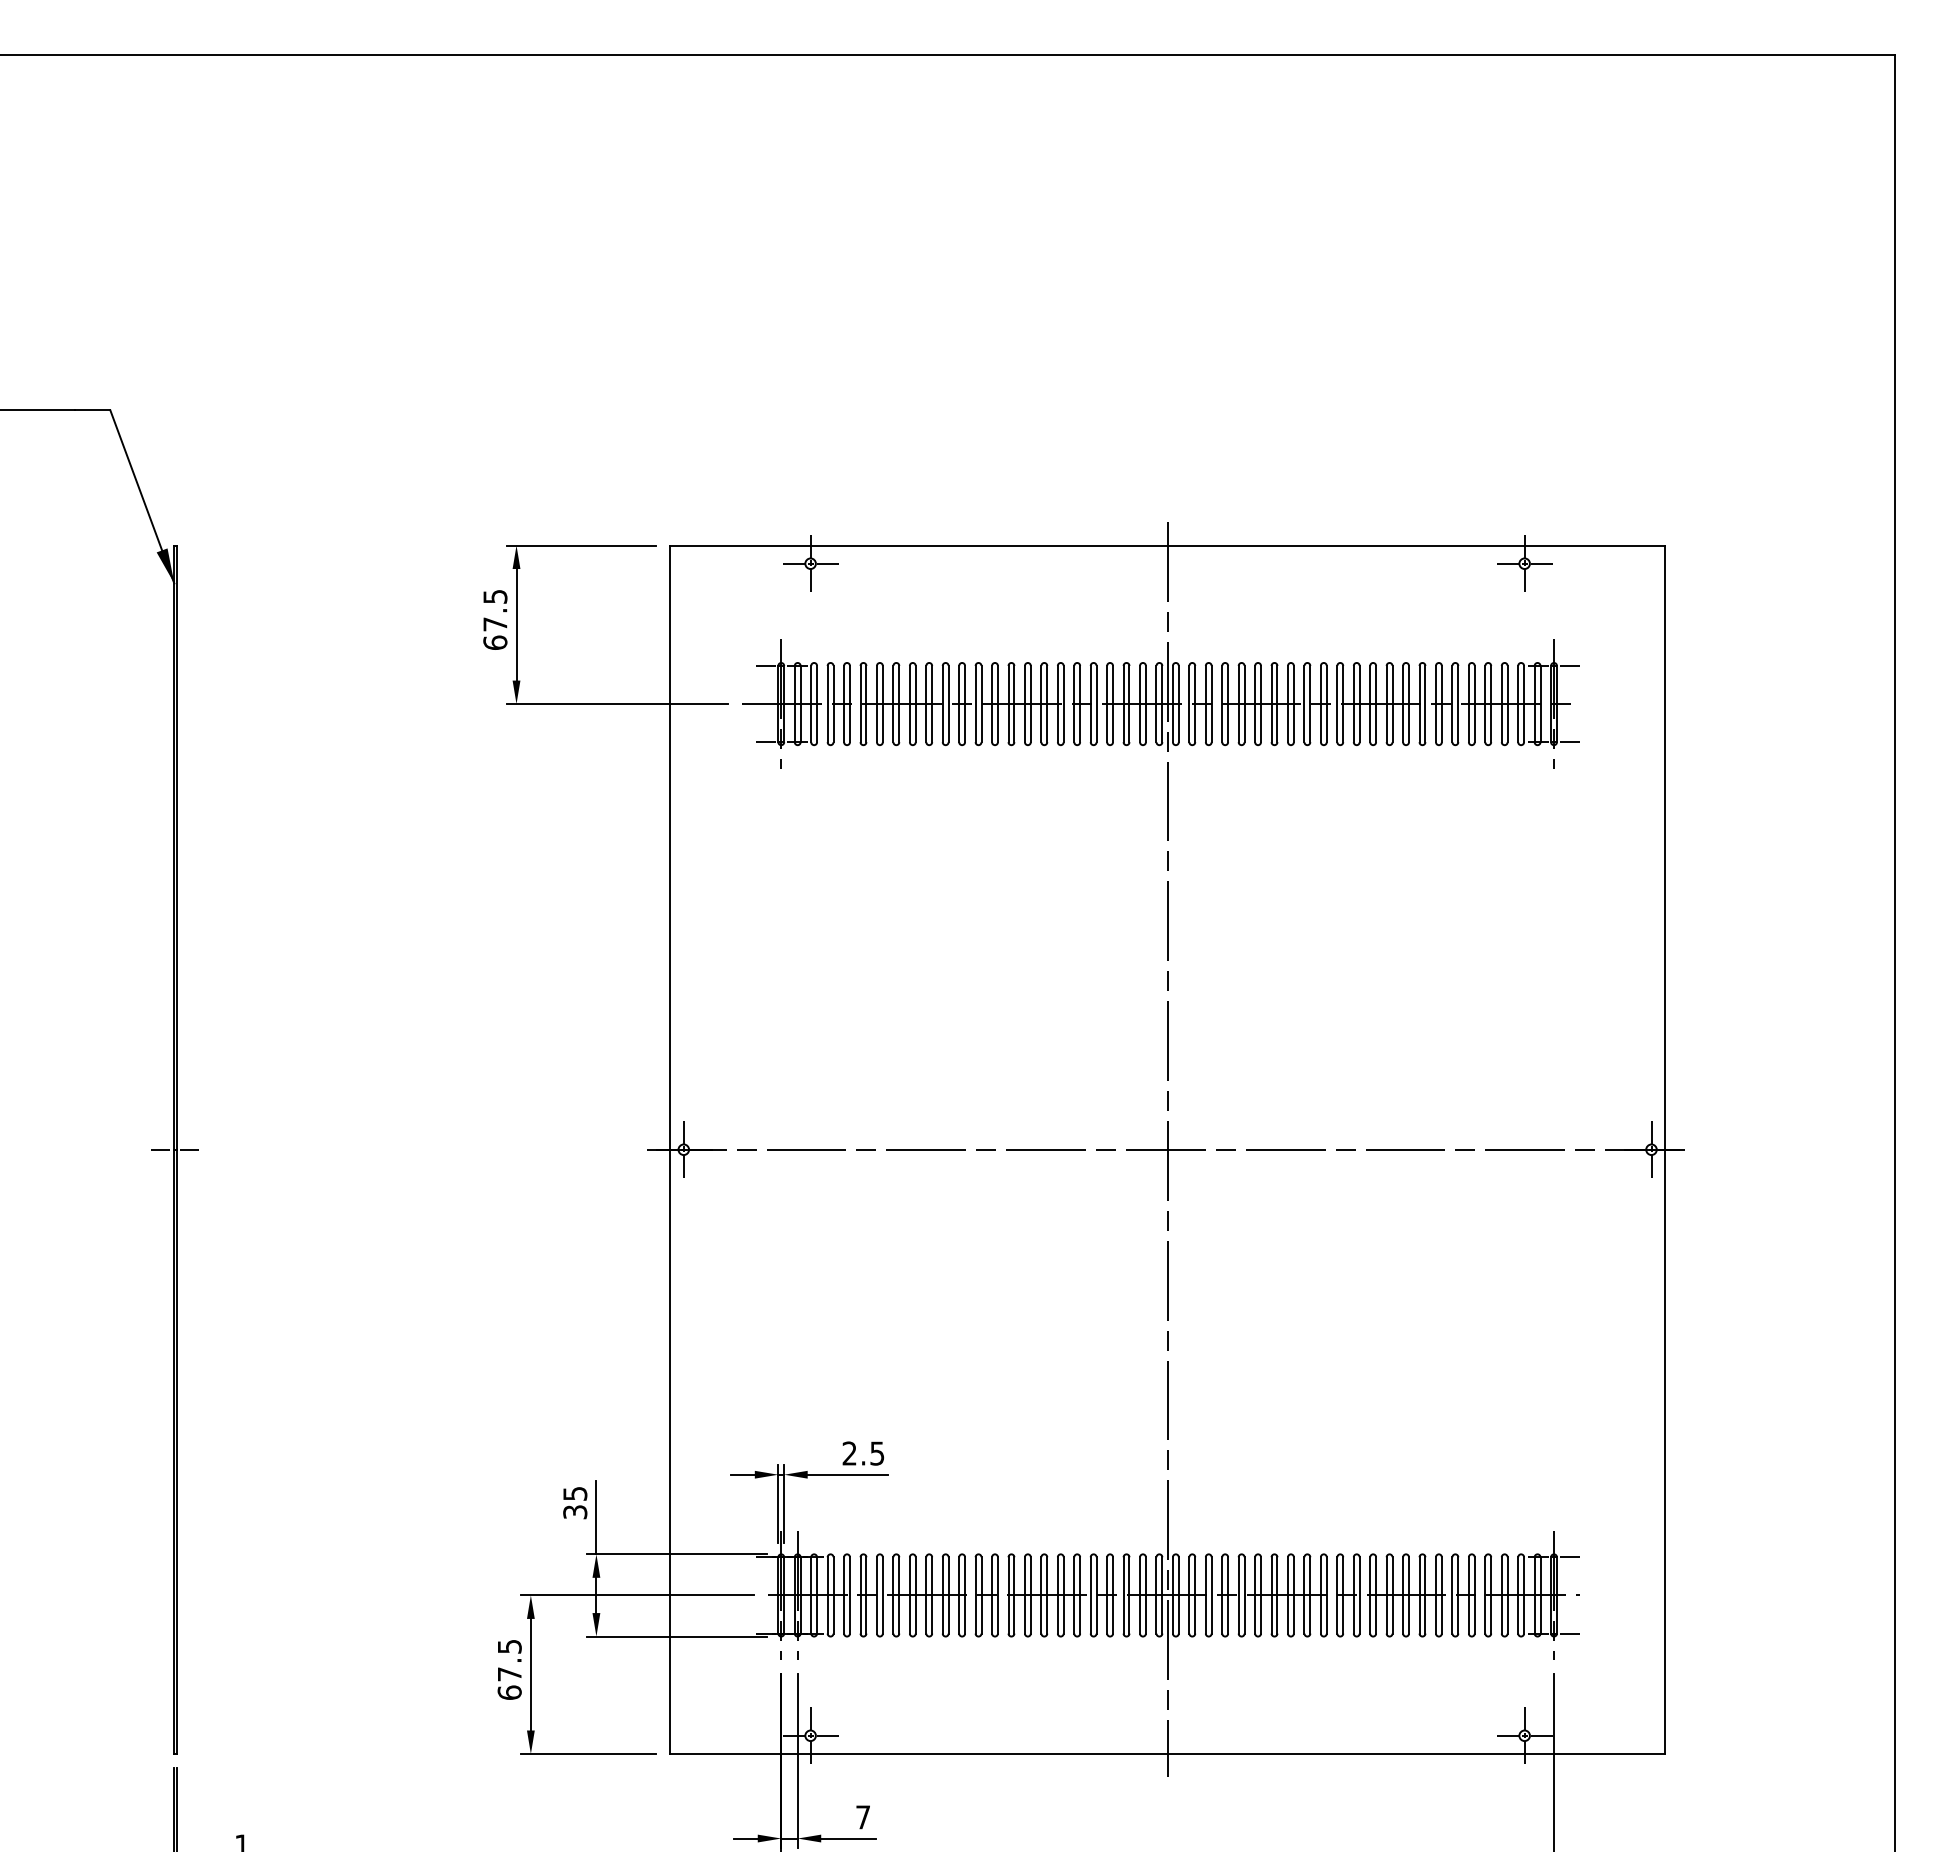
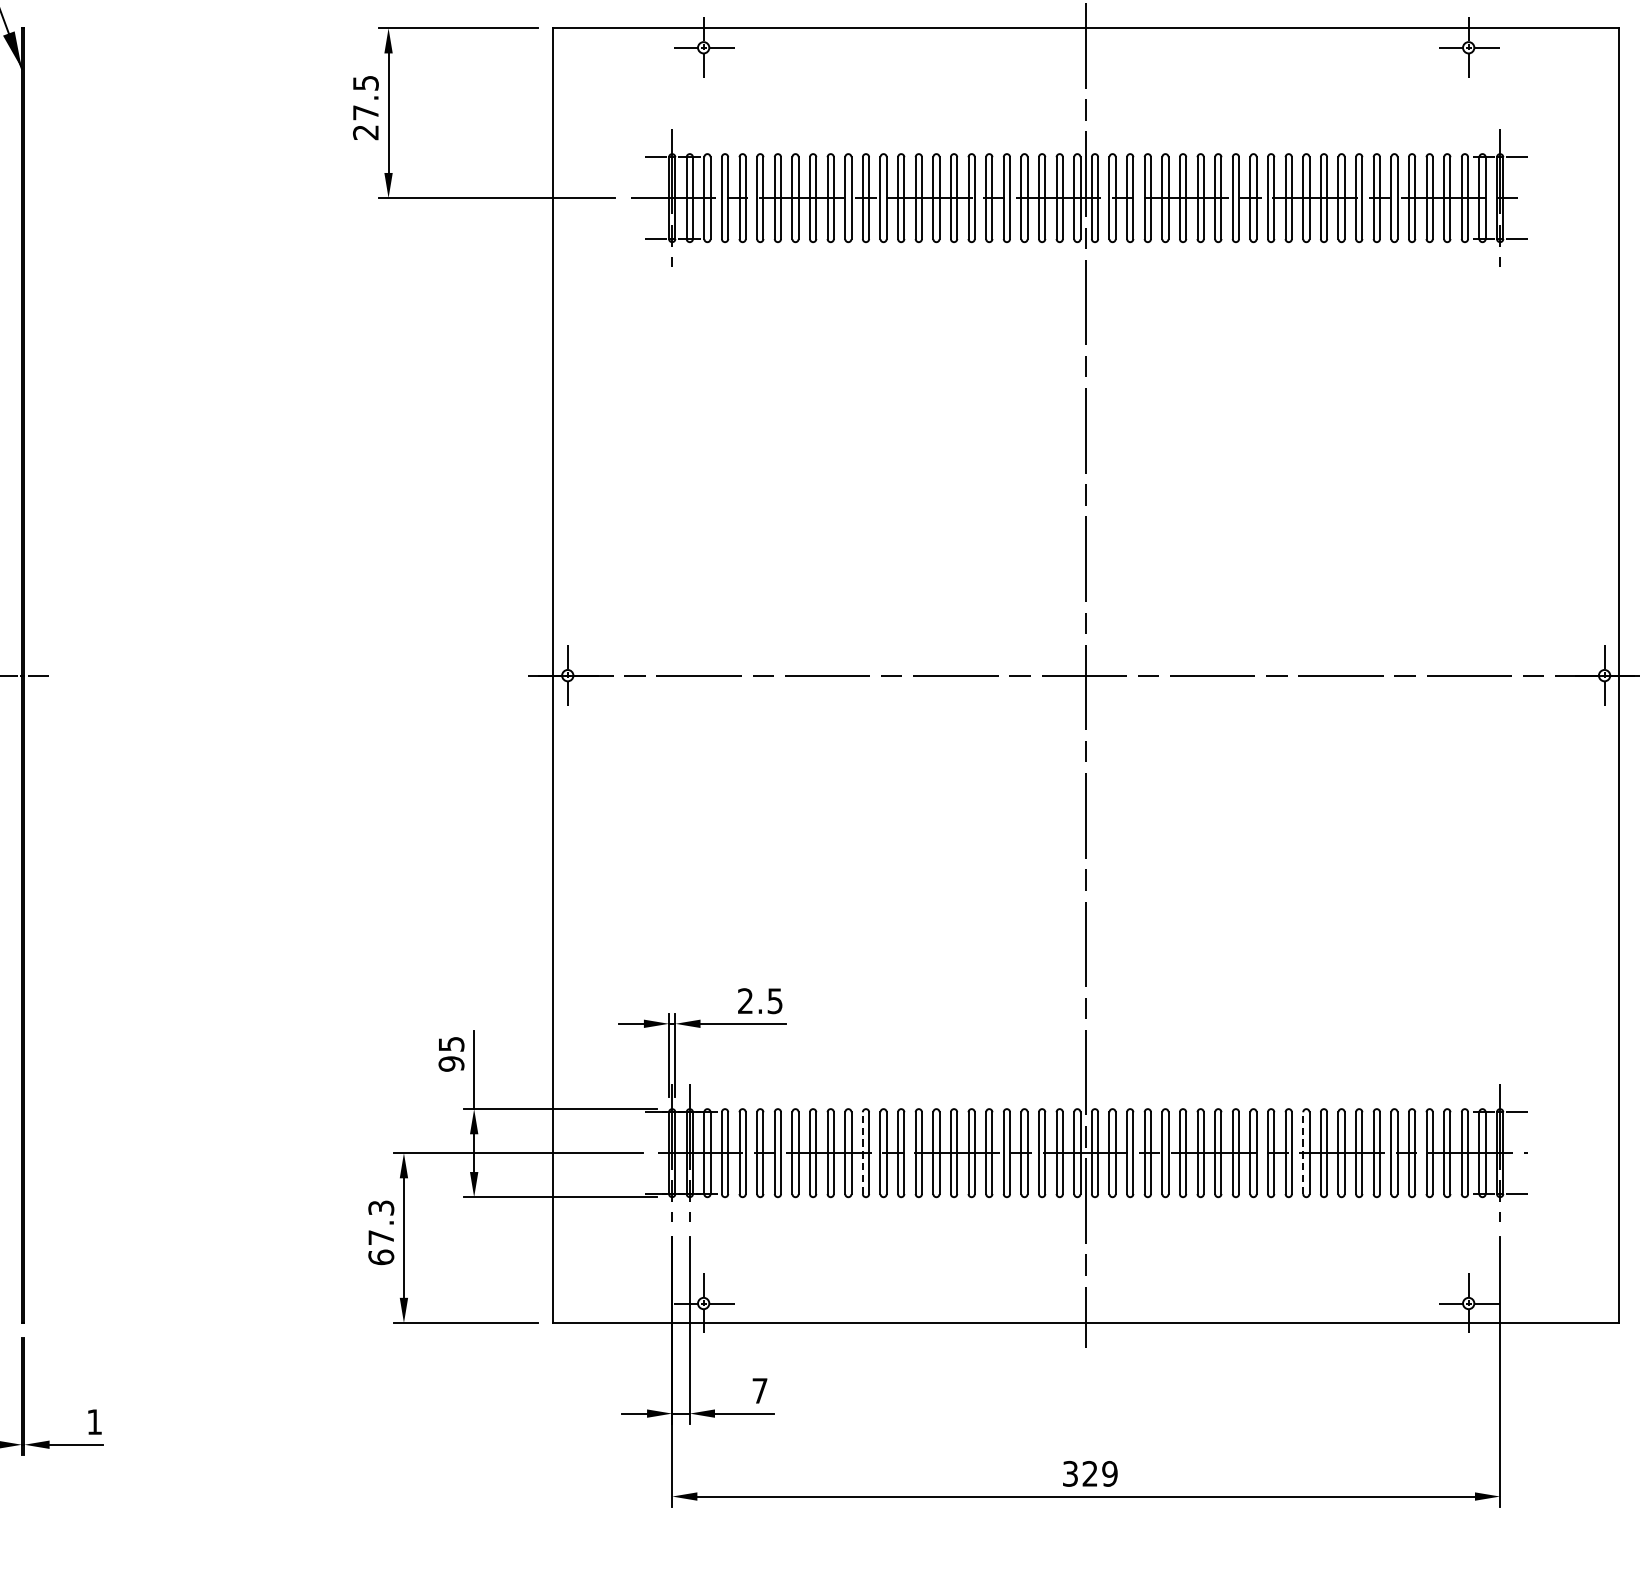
text: (495, 642) -> (366, 132), 67.5 -> 27.5
text: (575, 1512) -> (451, 1064), 35 -> 95
line: (959, 1594) -> (863, 1152), solid -> dashed
line: (1370, 1594) -> (1303, 1152), solid -> dashed
text: (509, 1645) -> (381, 1206), 67.5 -> 67.3

